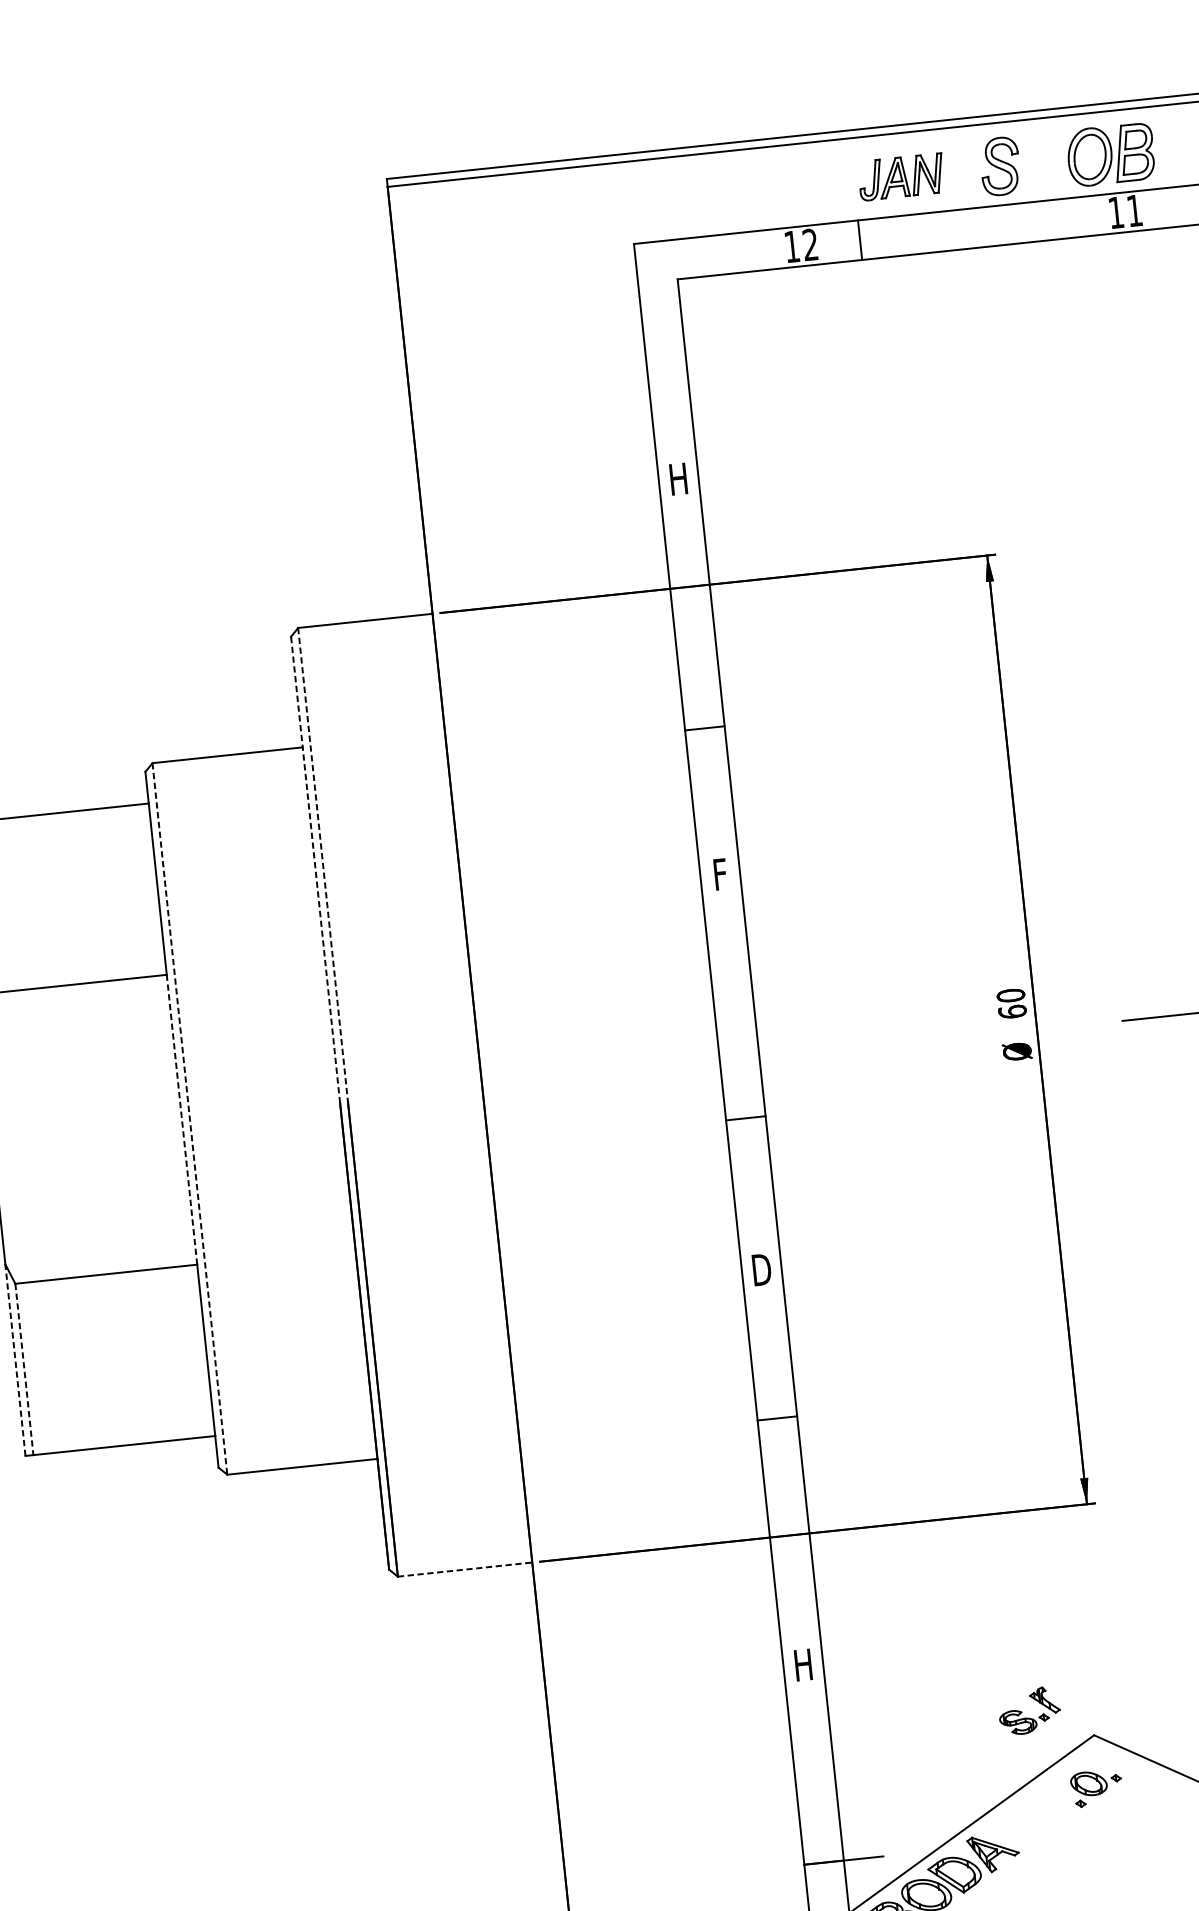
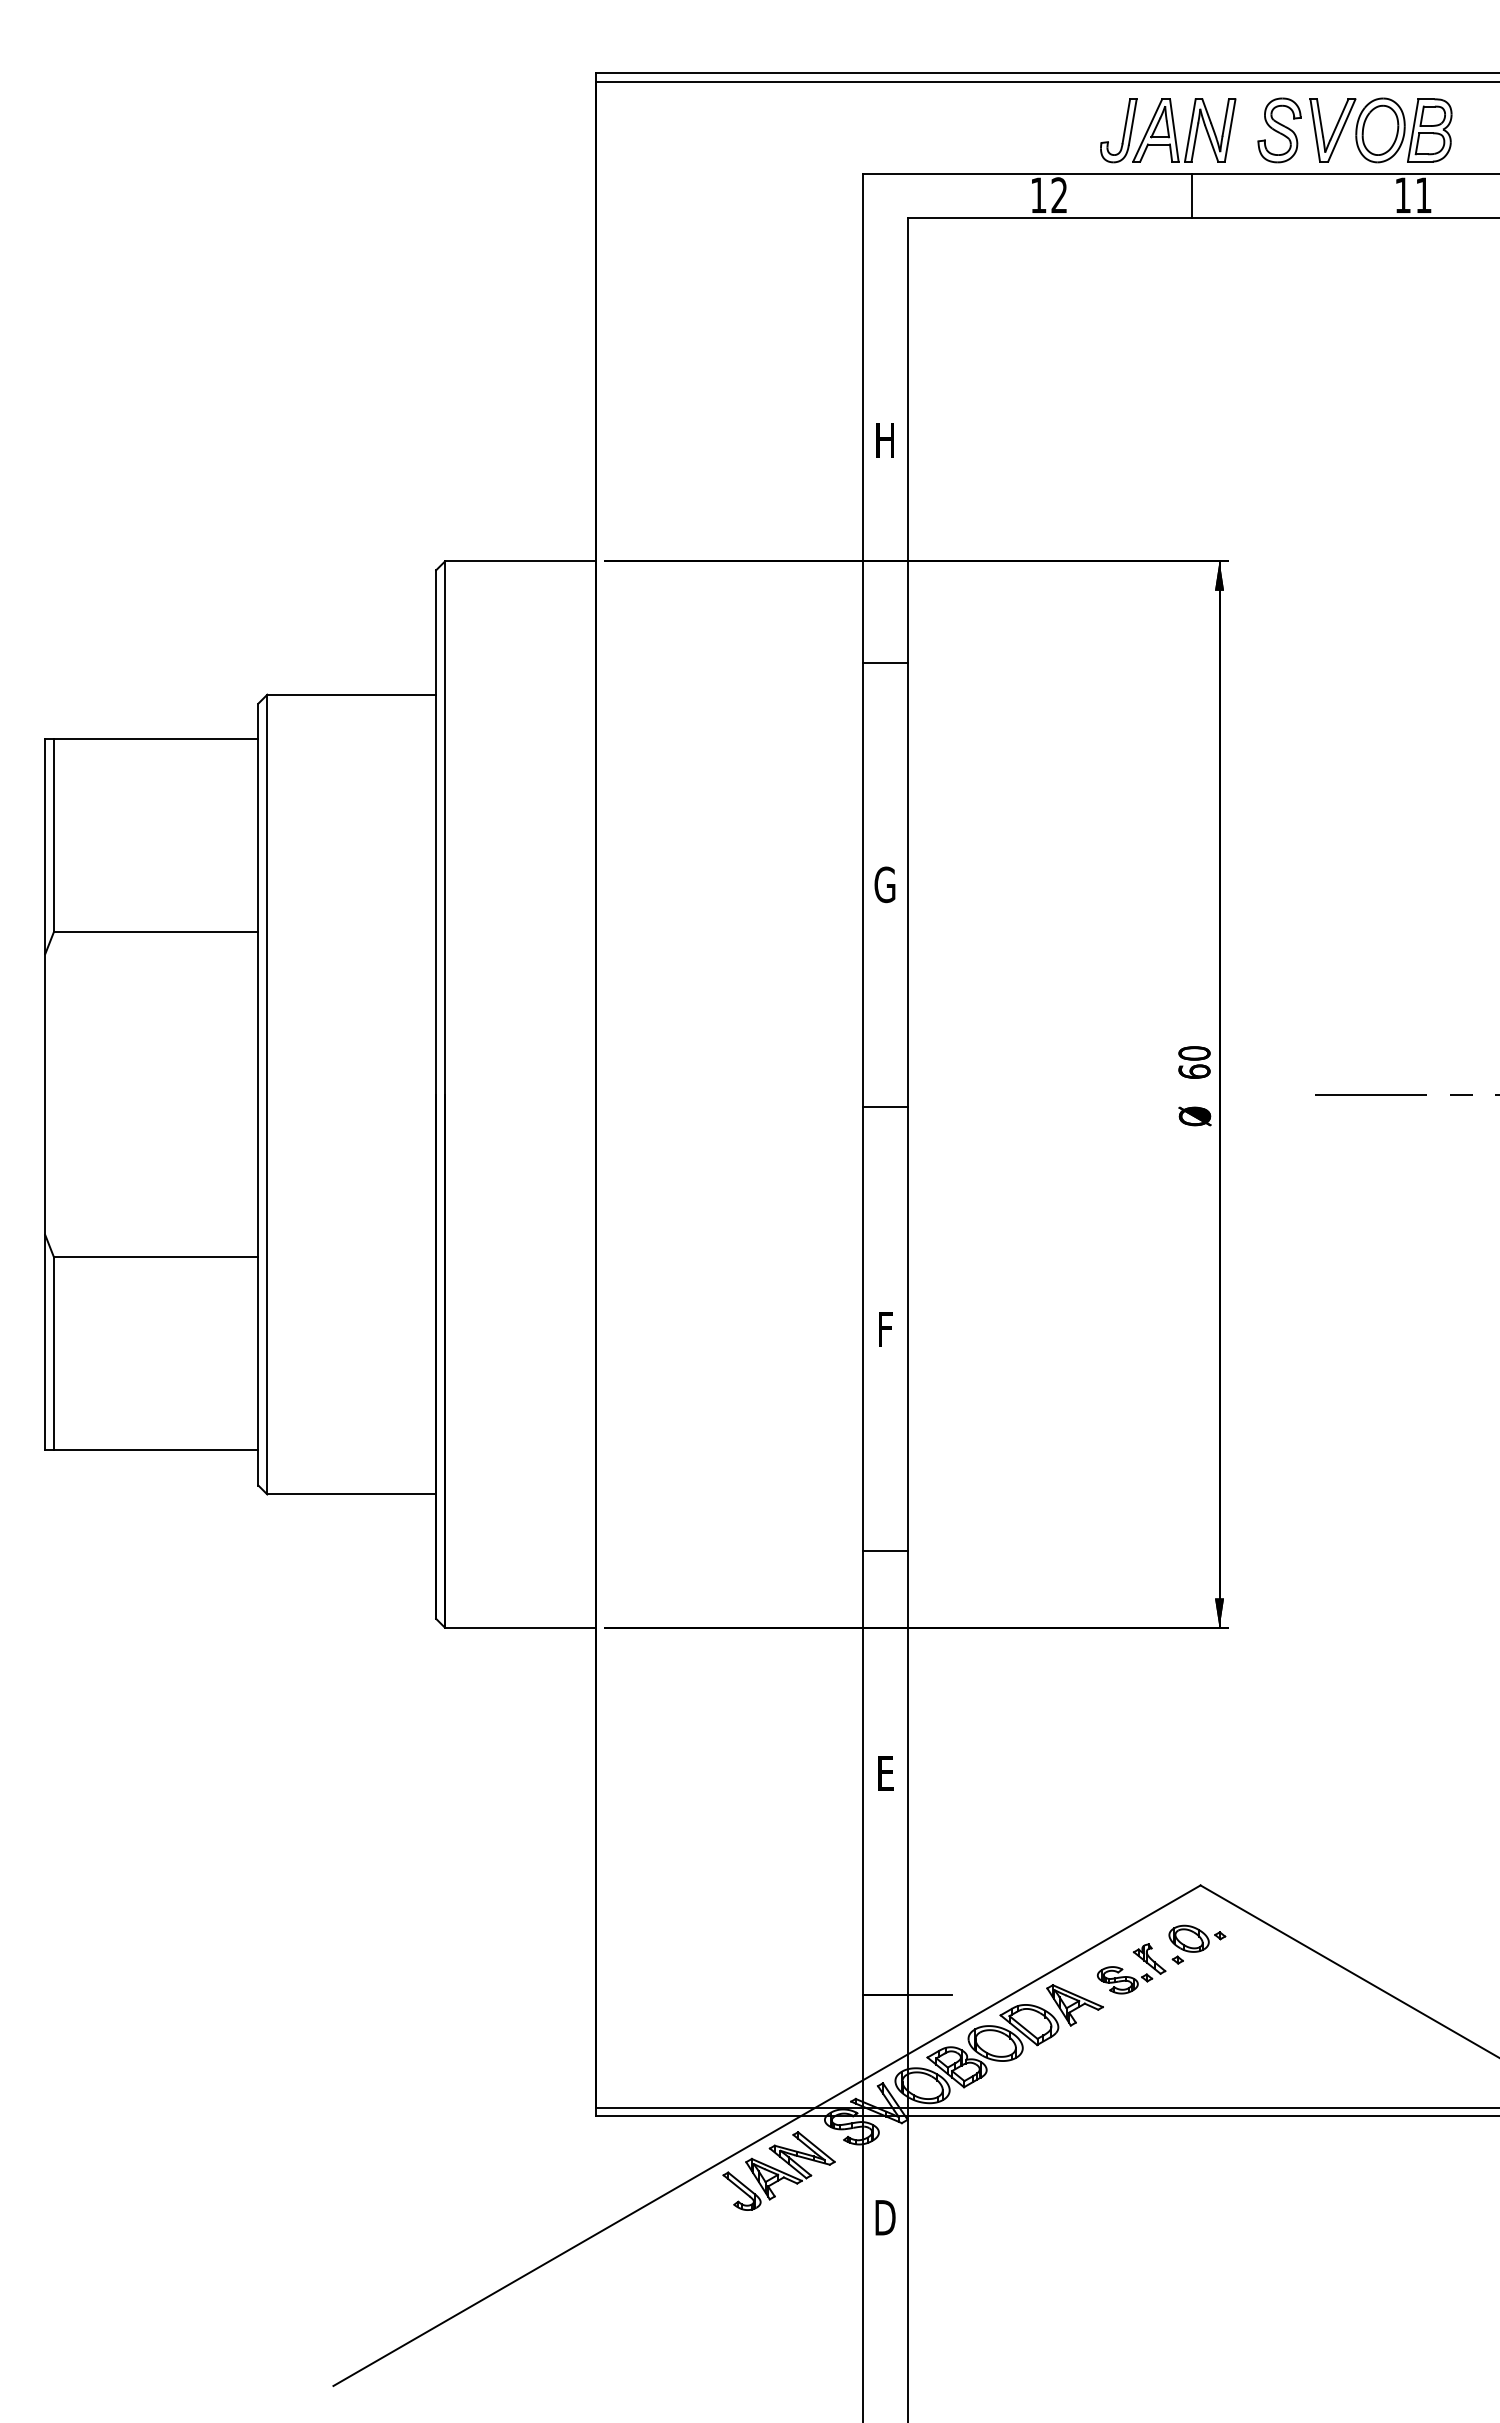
part: (1047, 161) -> (1332, 130), added
part: (901, 176) -> (1168, 130), size x1.43
line: (860, 239) -> (1192, 195), moved
line: (704, 728) -> (885, 662), moved
line: (323, 865) -> (445, 828), dashed -> solid
line: (315, 869) -> (436, 831), dashed -> solid
text: (719, 874) -> (884, 884), F -> G
line: (745, 1117) -> (885, 1106), moved
line: (190, 1118) -> (267, 1094), dashed -> solid
line: (182, 1119) -> (258, 1094), dashed -> solid
text: (761, 1269) -> (885, 1328), D -> F
line: (15, 1360) -> (45, 1342), dashed -> solid
line: (24, 1370) -> (54, 1354), dashed -> solid
line: (777, 1418) -> (885, 1551), moved
line: (464, 1569) -> (520, 1627), dashed -> solid
text: (803, 1665) -> (885, 1773), H -> E
part: (1030, 1717) -> (1131, 1976), moved

